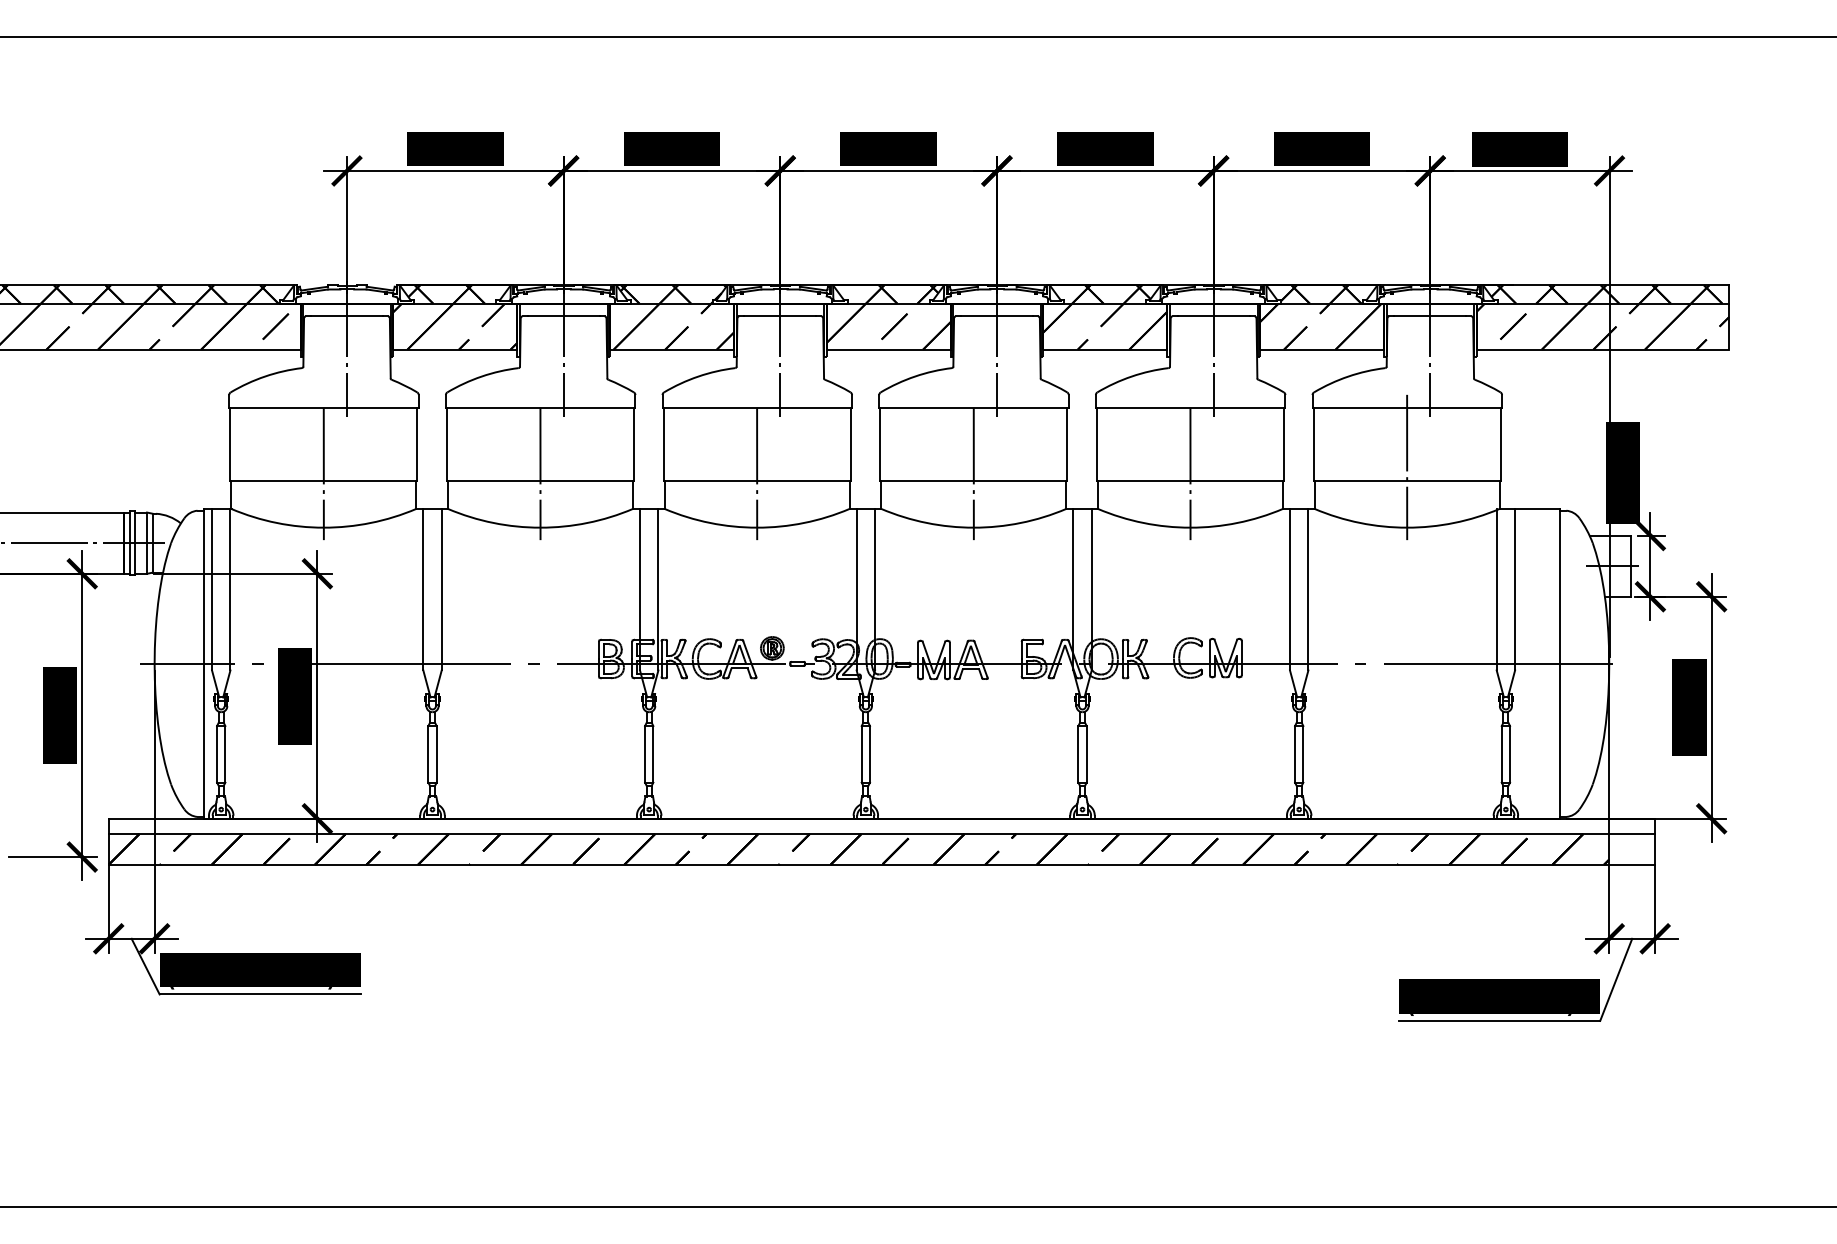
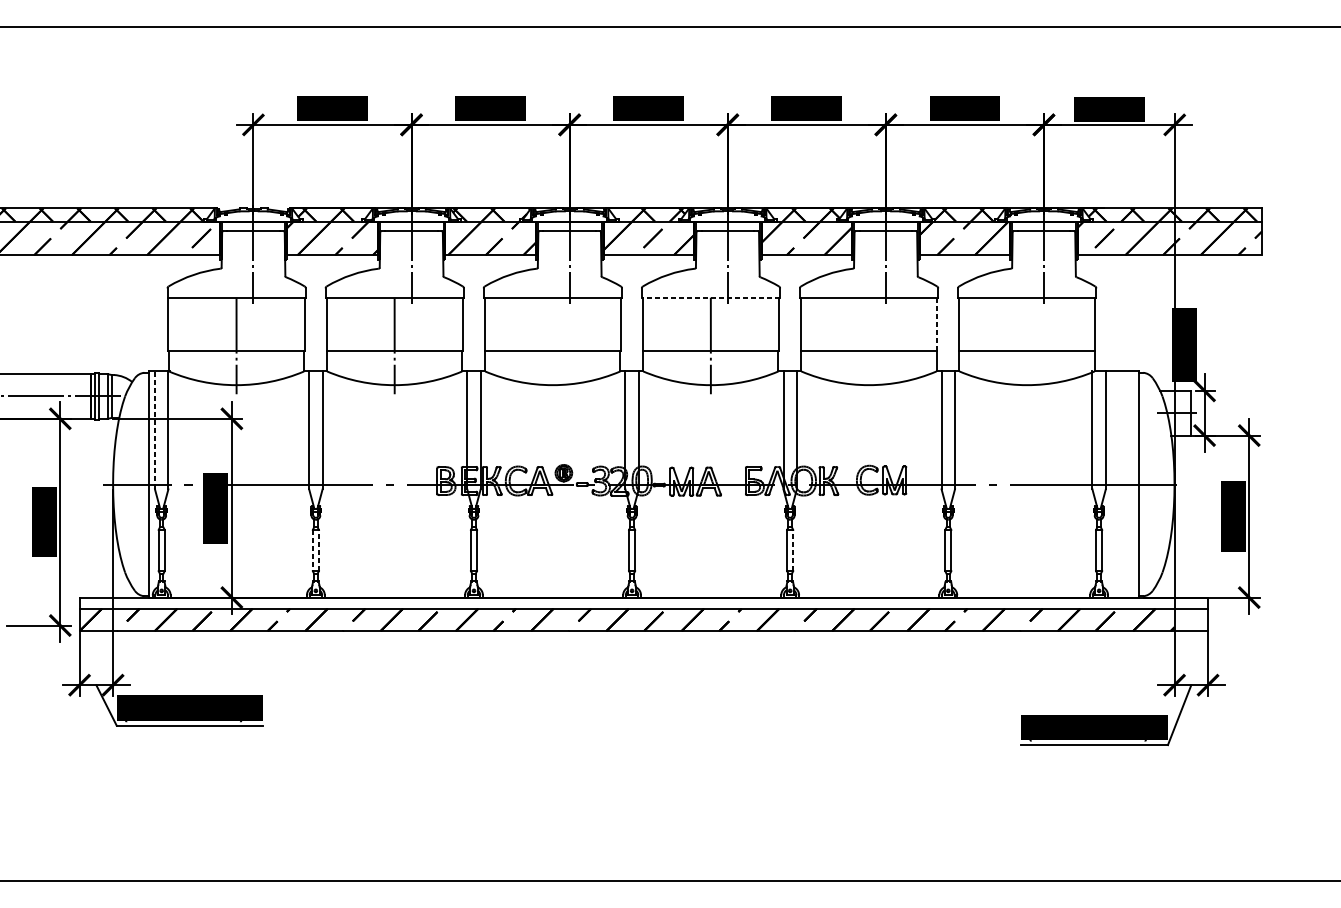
line: (973, 407) -> (710, 297), solid -> dashed
line: (1283, 443) -> (936, 323), solid -> dashed
line: (1407, 467) -> (1027, 341), removed
line: (757, 473) -> (553, 345), removed
line: (1190, 473) -> (868, 345), removed
line: (212, 589) -> (155, 430), solid -> dashed
line: (436, 753) -> (318, 549), solid -> dashed
line: (1086, 753) -> (793, 549), solid -> dashed
line: (428, 754) -> (312, 550), solid -> dashed

